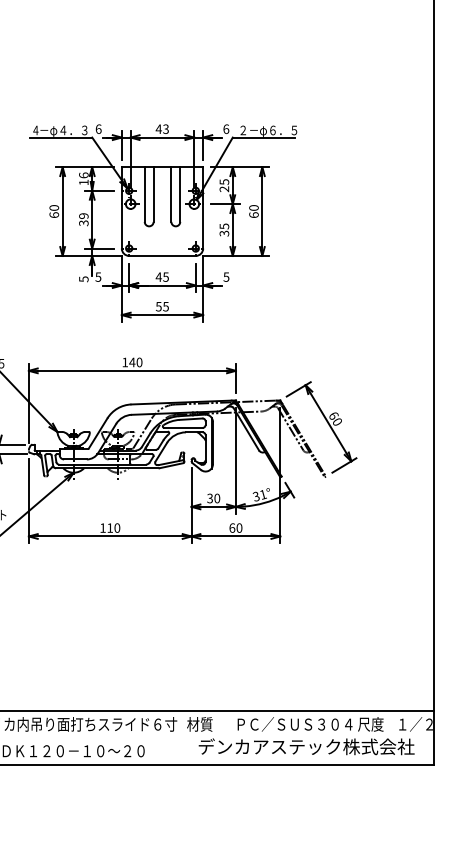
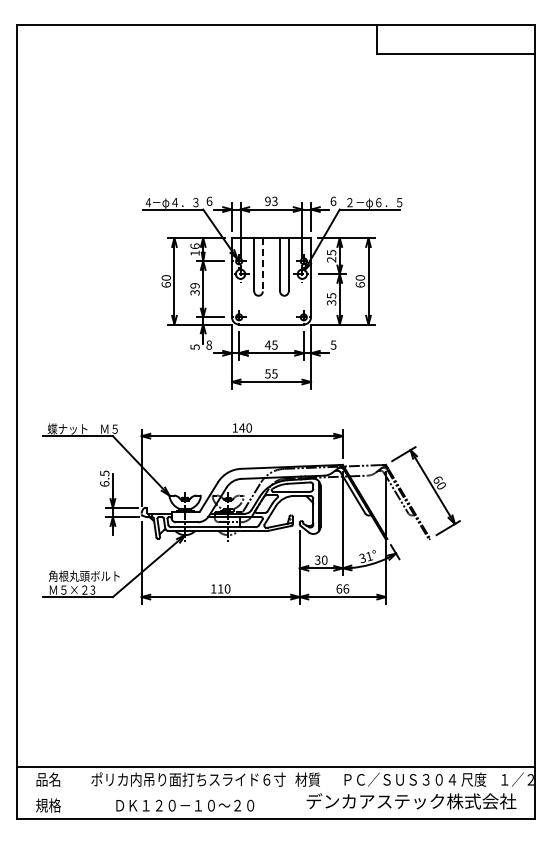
text: (158, 129) -> (267, 201), 43 -> 93
line: (153, 194) -> (262, 264), solid -> dashed
text: (98, 276) -> (209, 344), 5 -> 8
text: (239, 527) -> (346, 588), 60 -> 66

